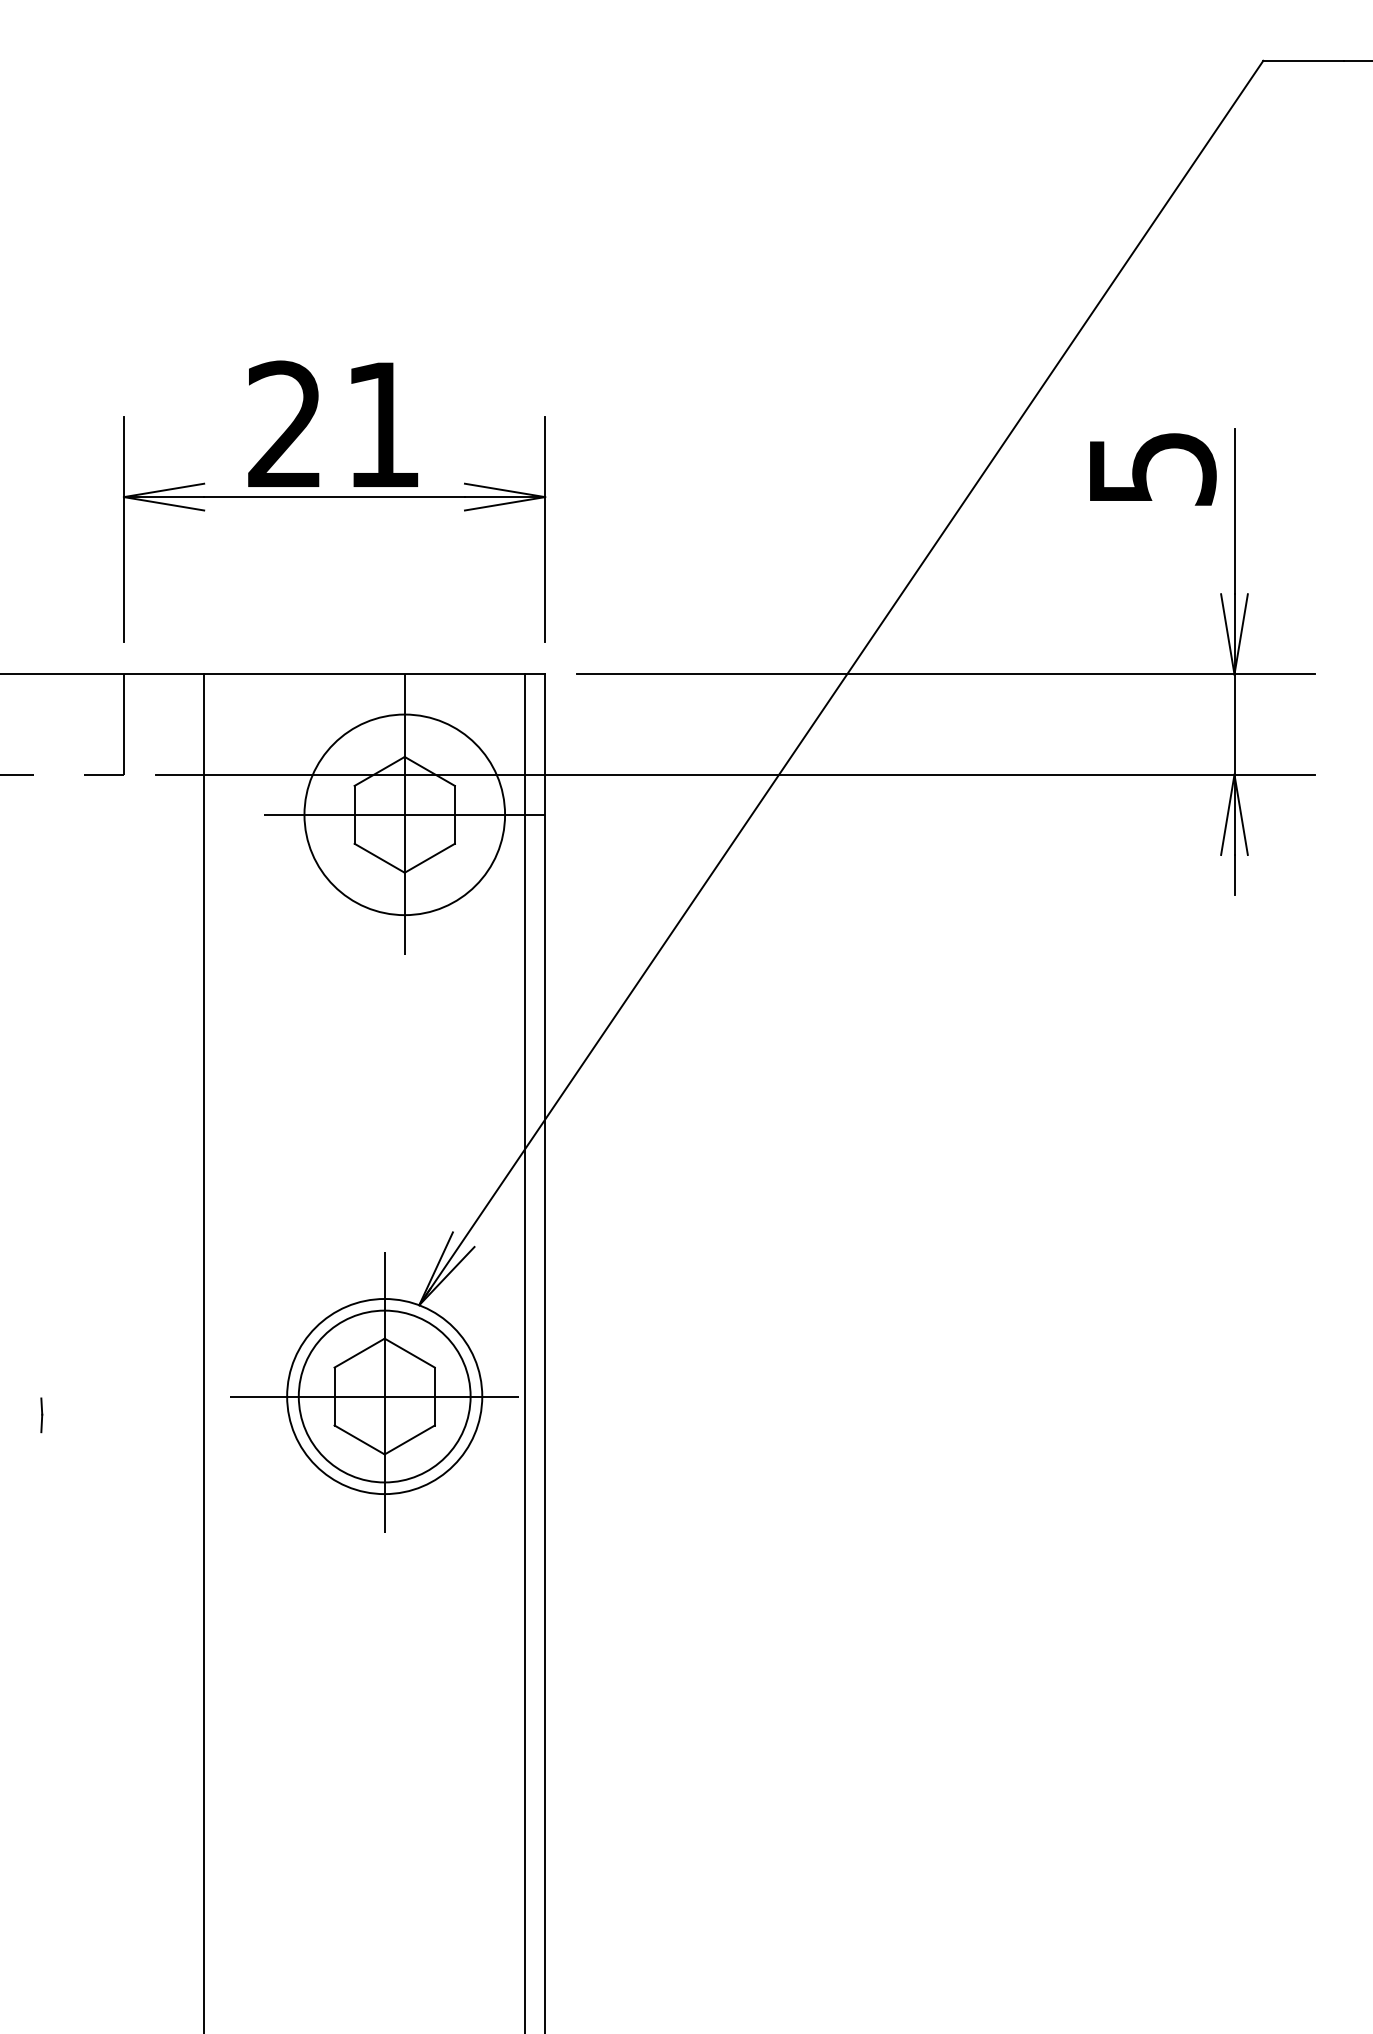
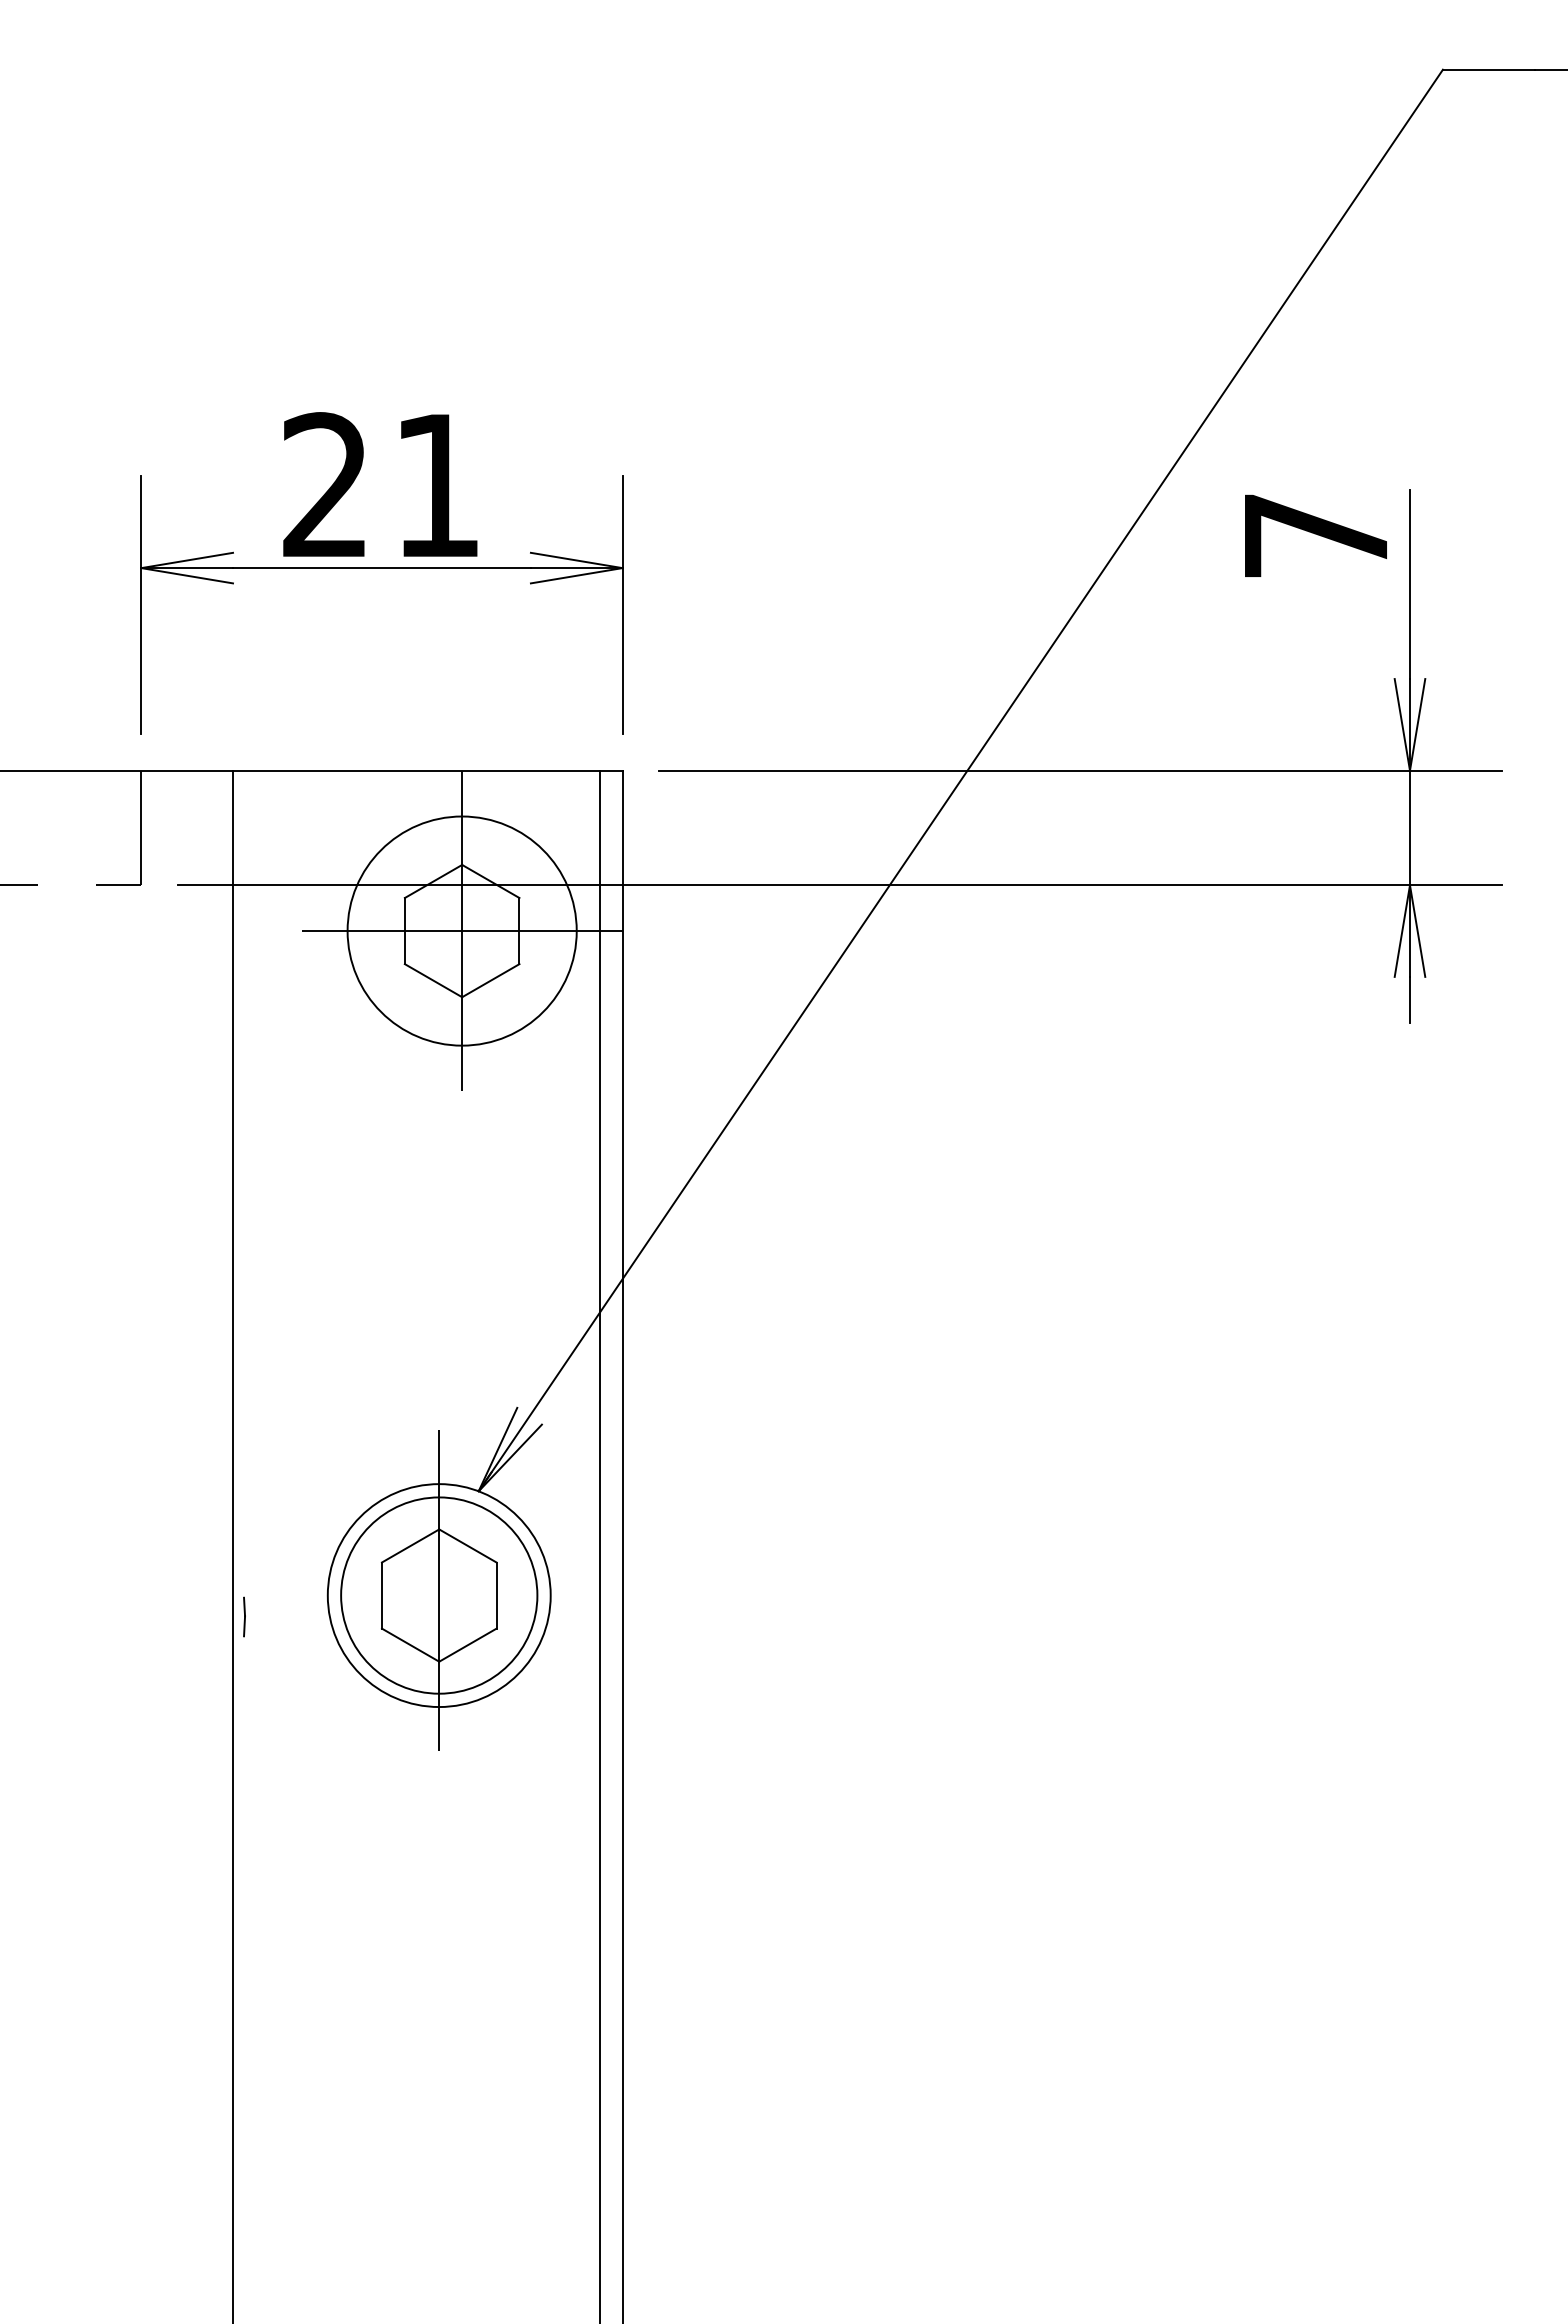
text: (1153, 468) -> (1317, 535), 5 -> 7
line: (374, 1396) -> (427, 1595), removed
line: (41, 1414) -> (244, 1616), moved

